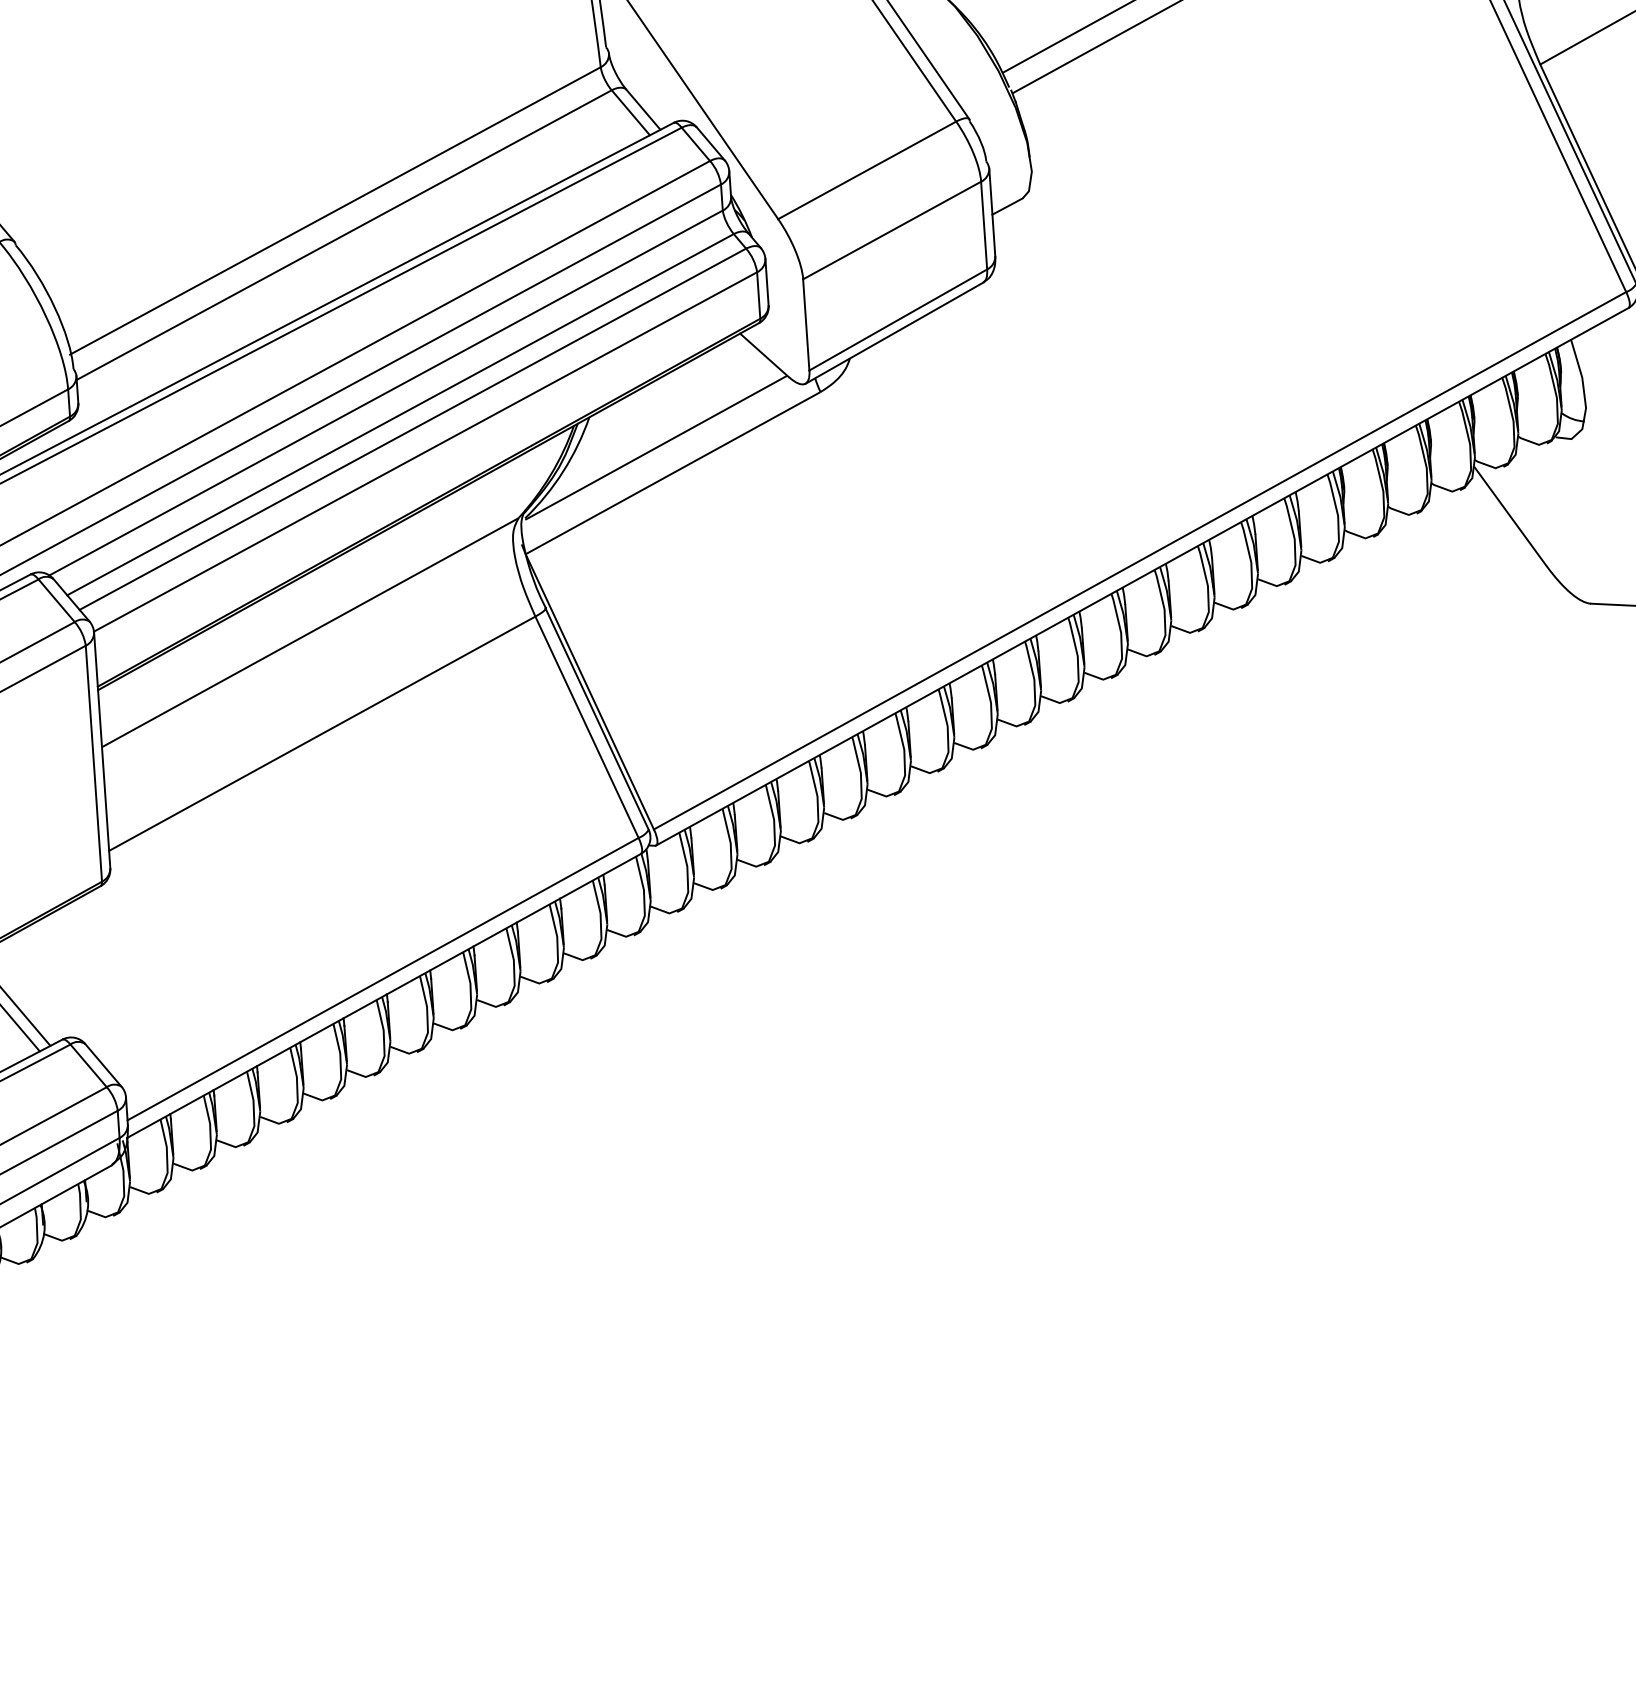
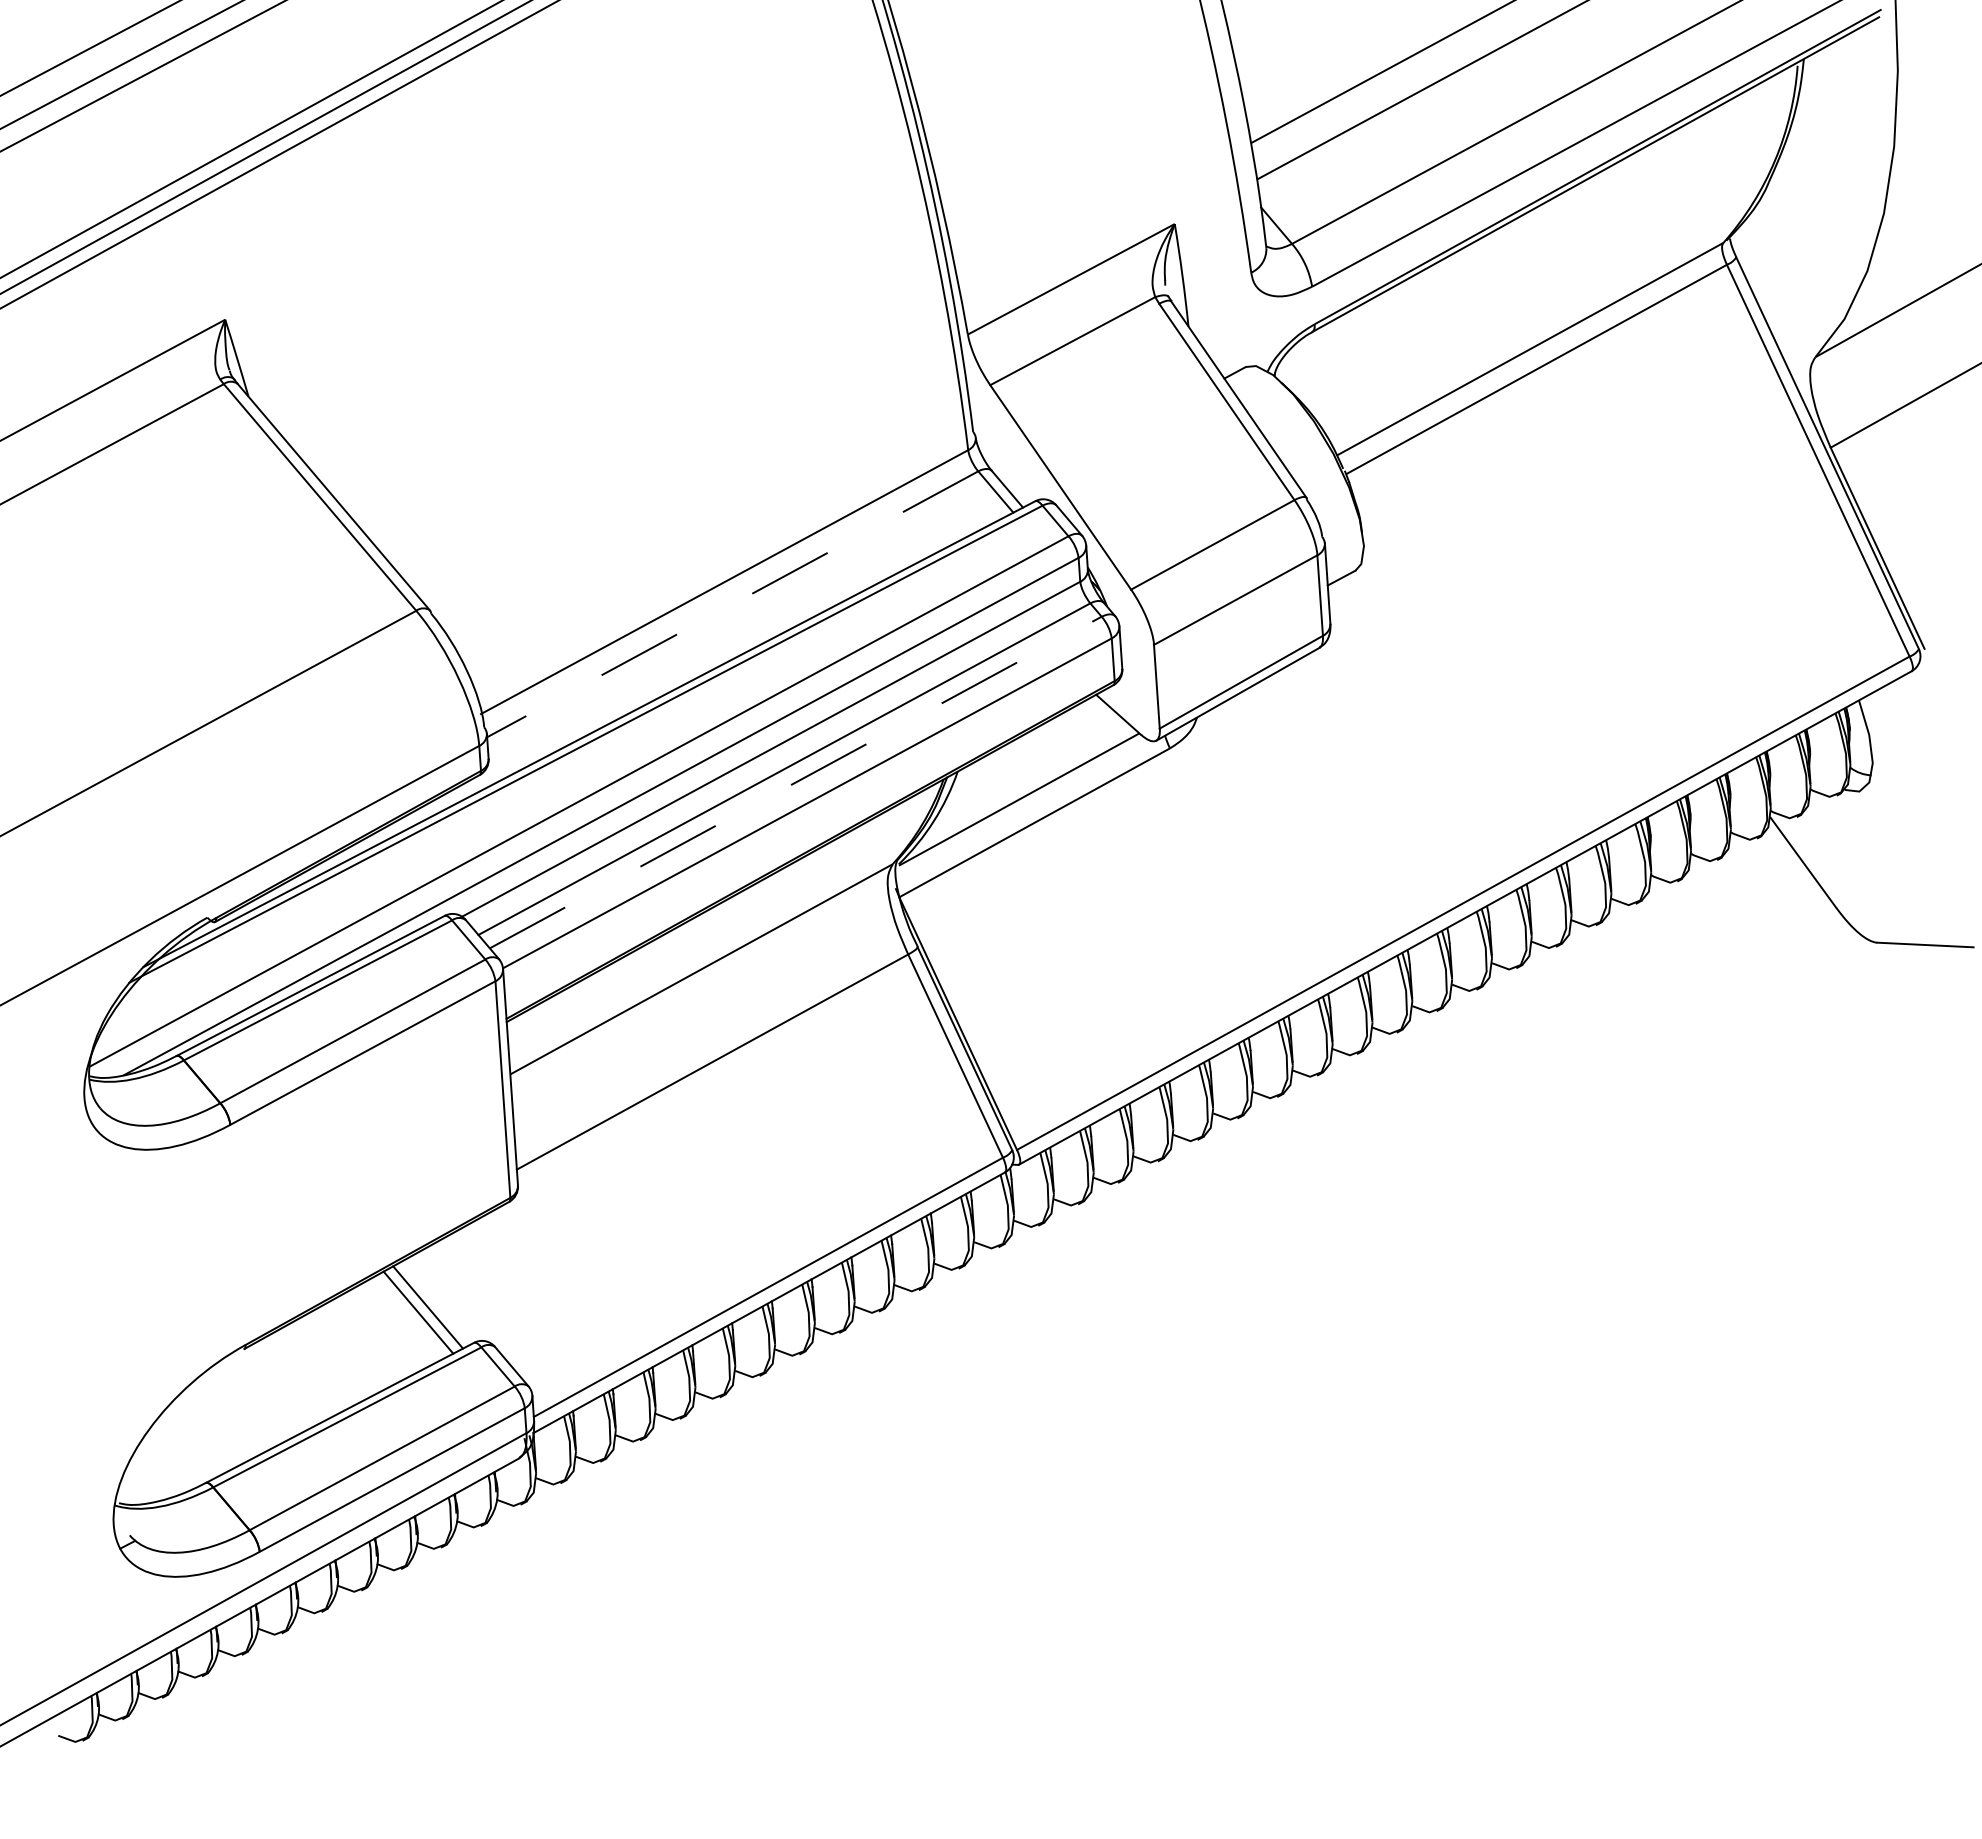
line: (343, 235) -> (732, 604), solid -> dashed
line: (412, 429) -> (795, 782), solid -> dashed

